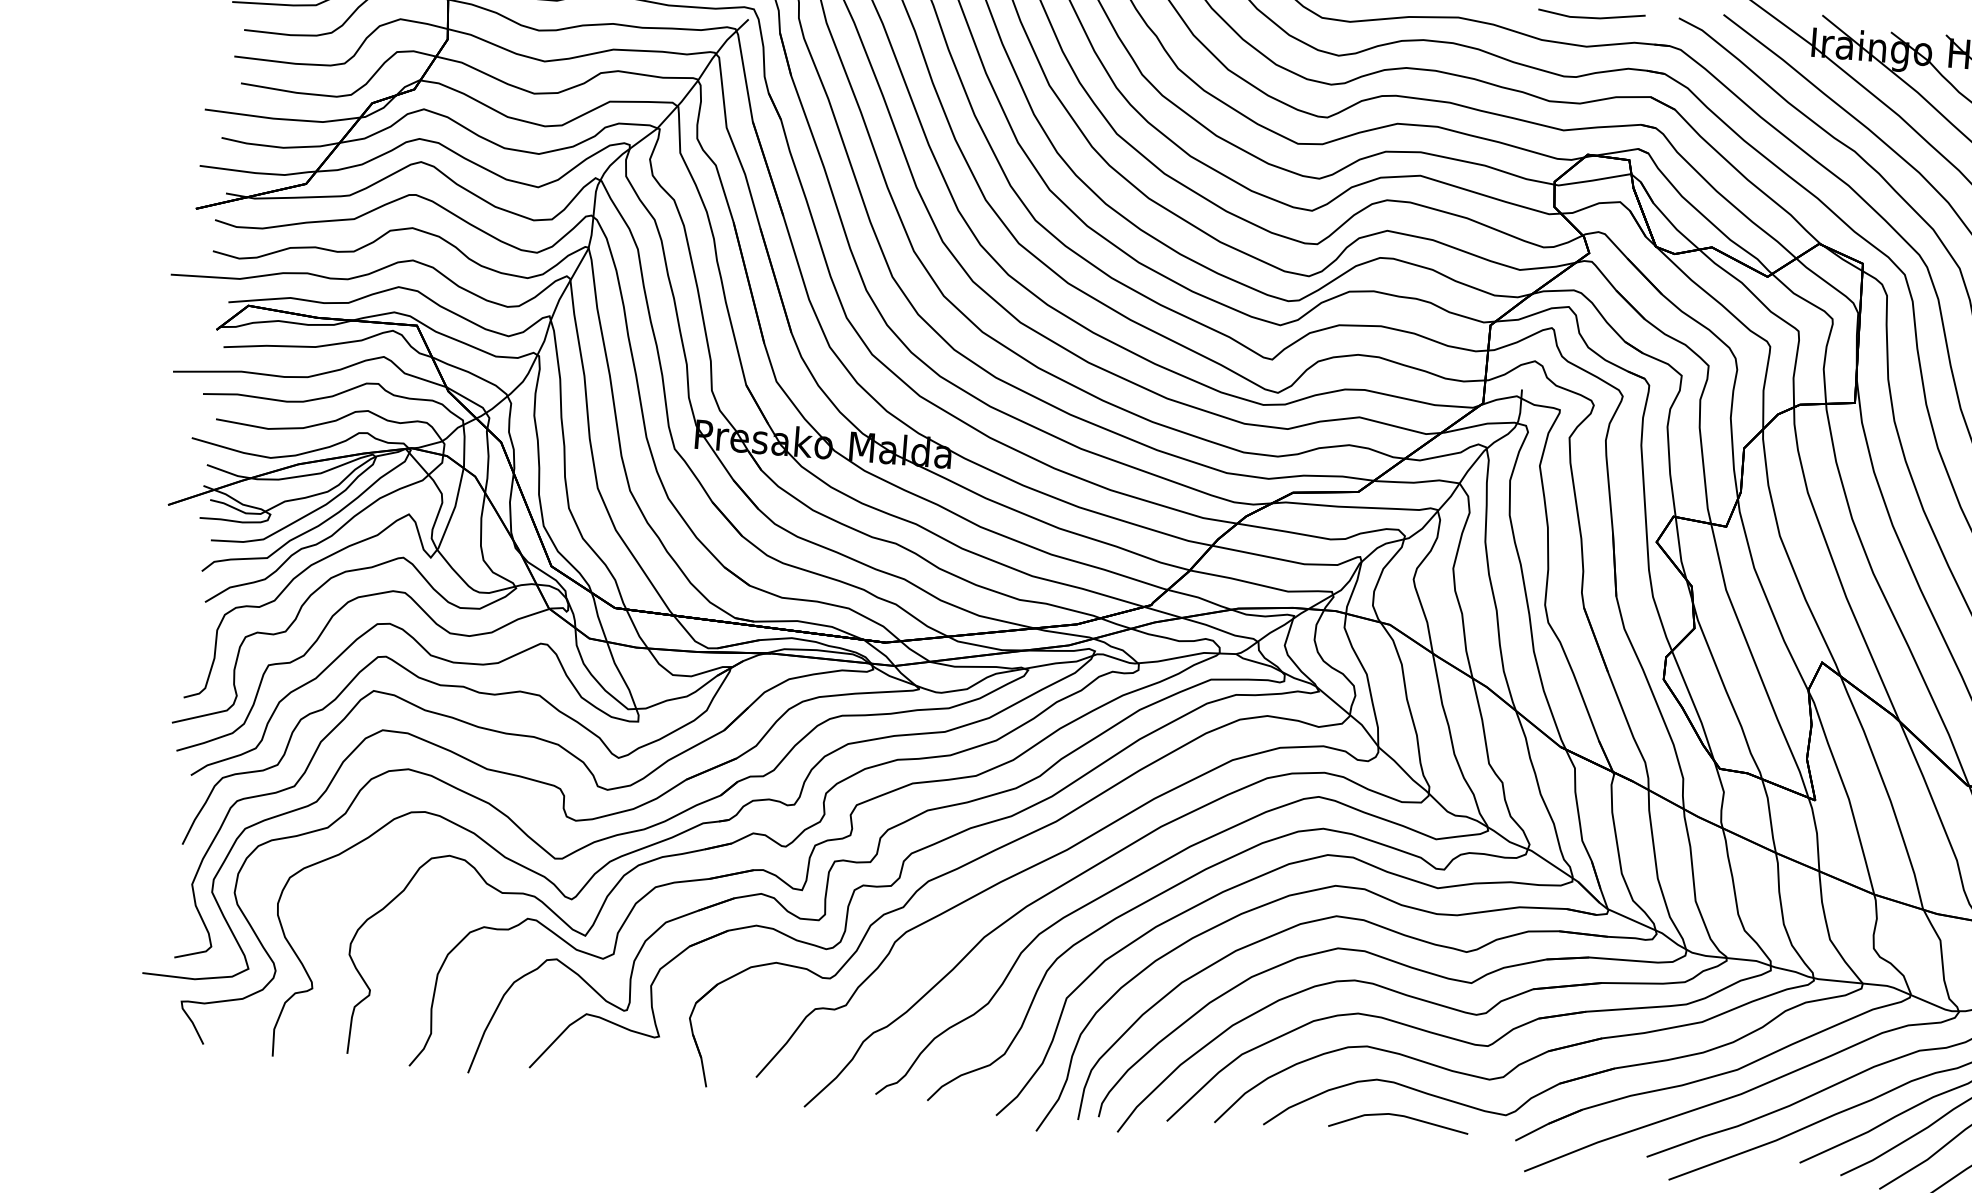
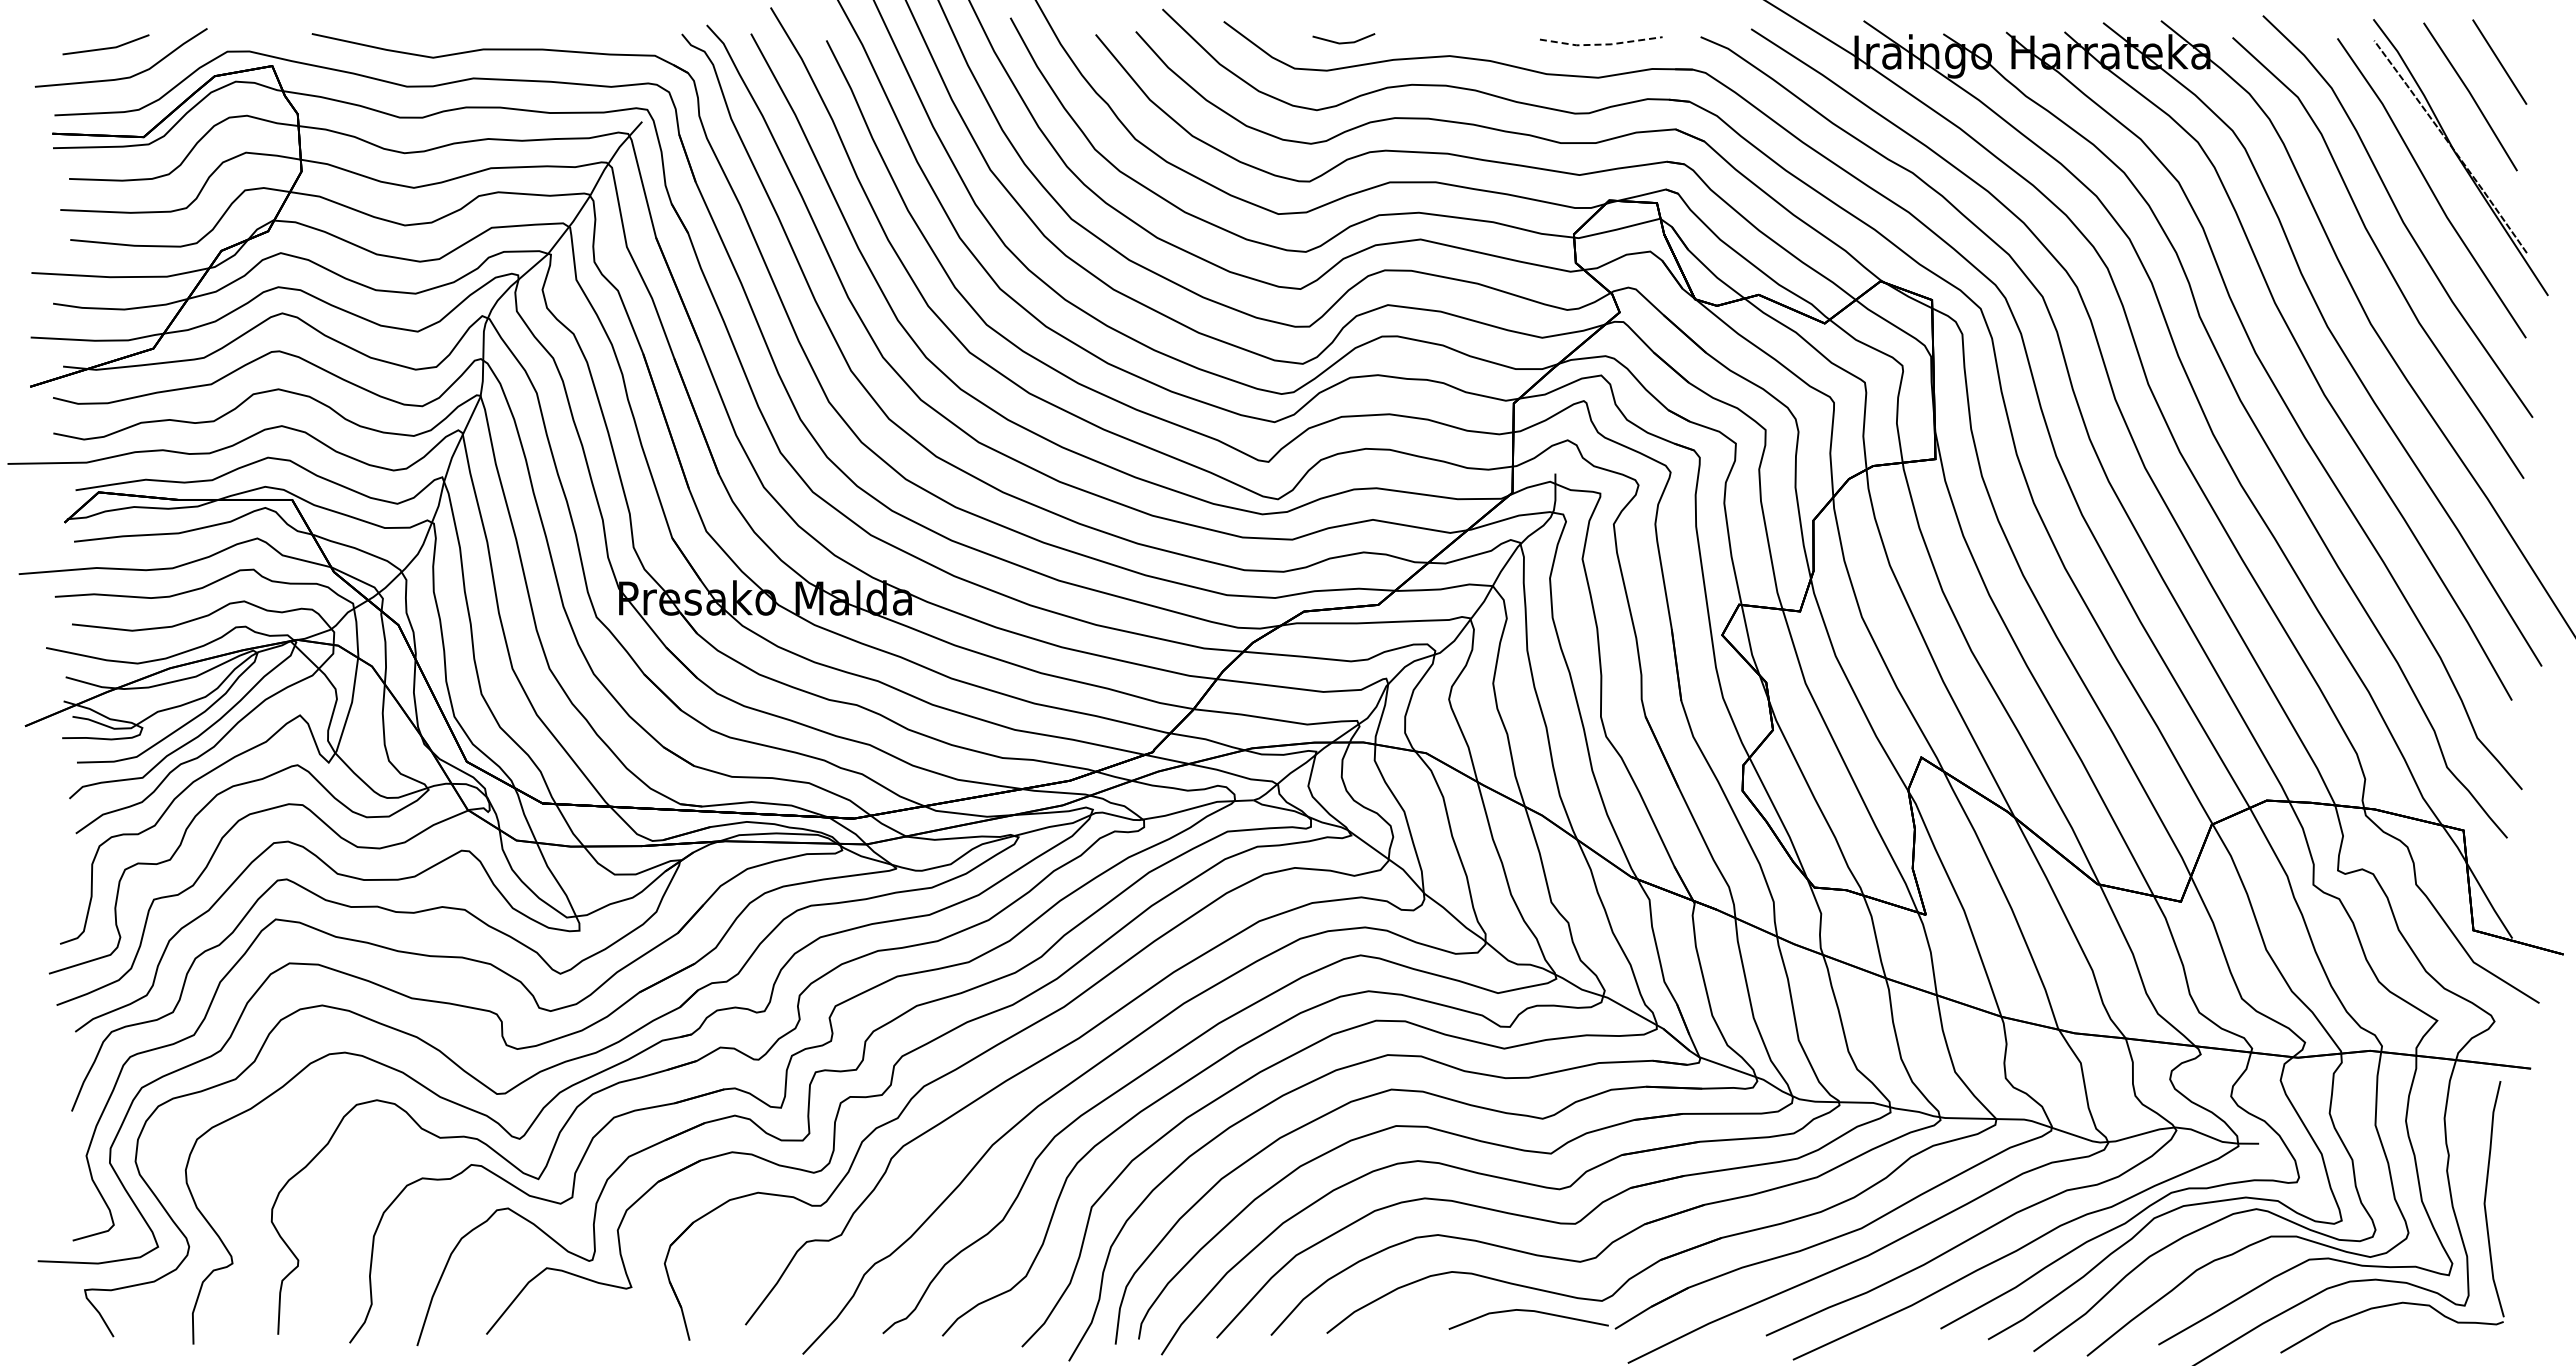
line: (1591, 17) -> (1601, 44), solid -> dashed
line: (1399, 1116) -> (1528, 1311), moved

